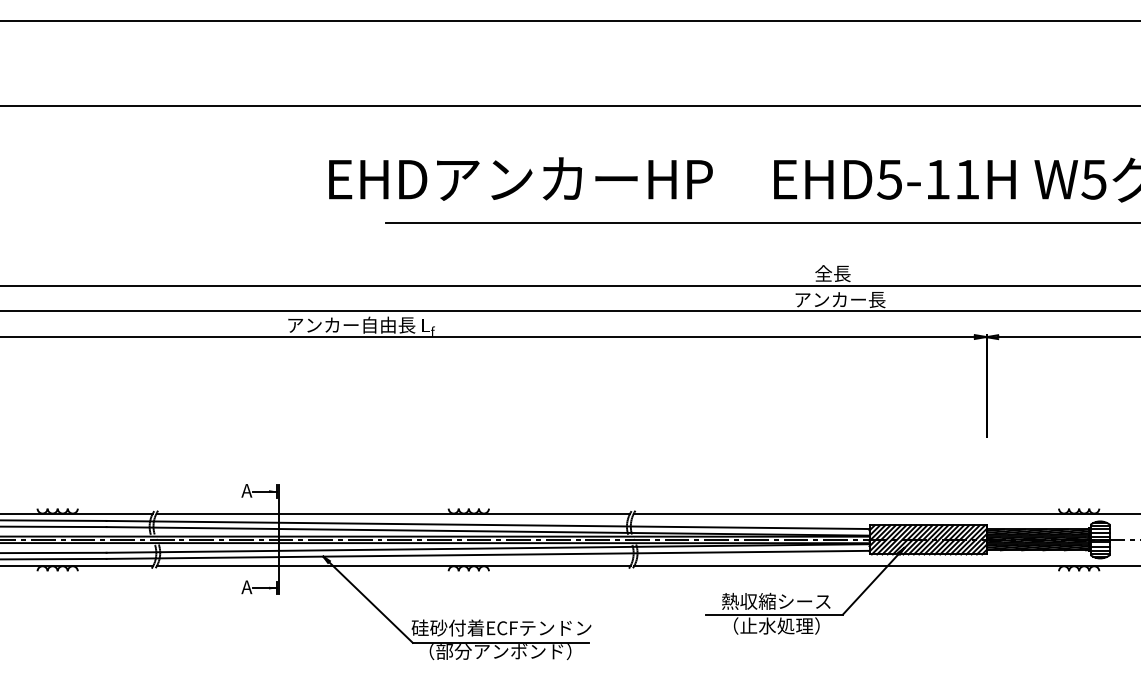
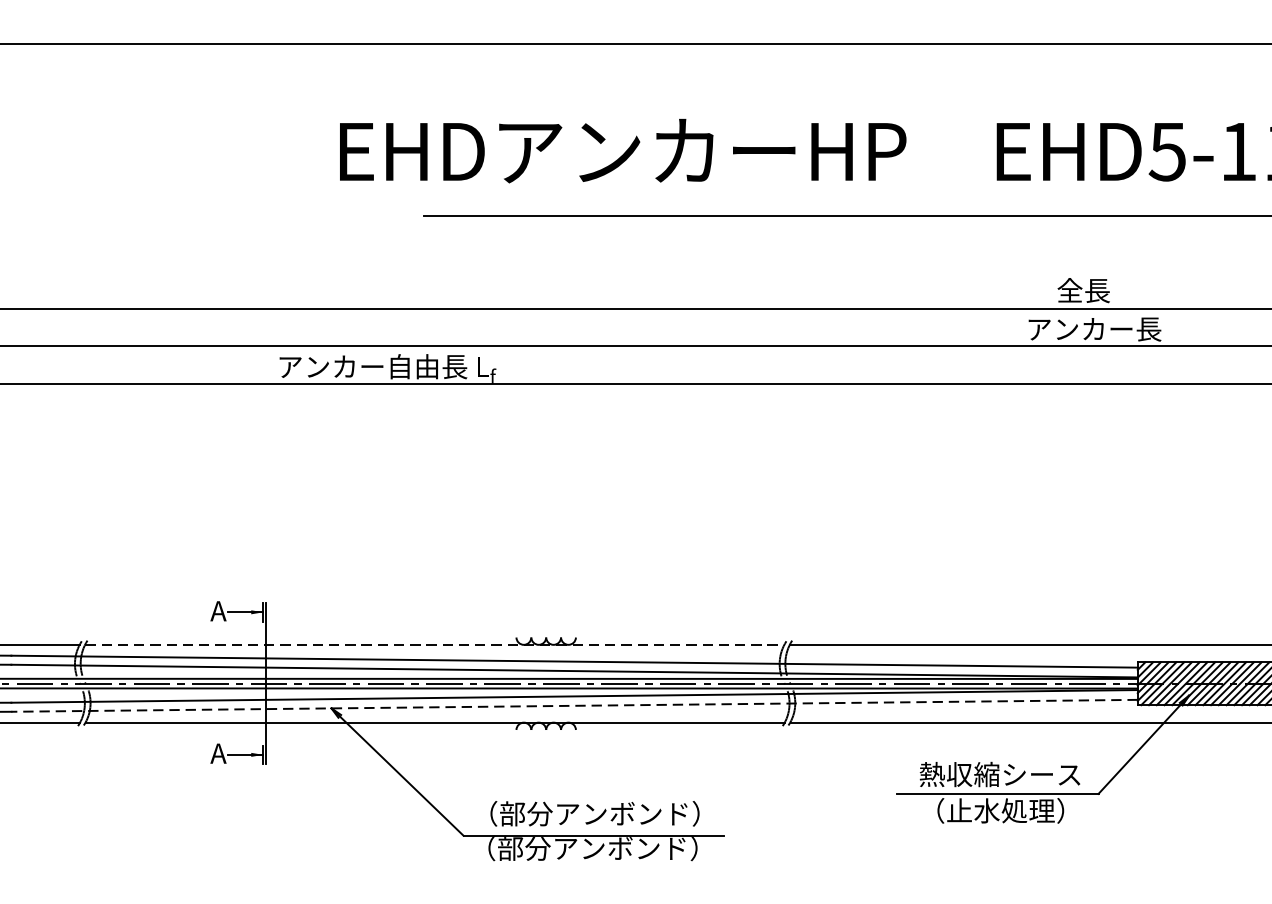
line: (393, 513) -> (434, 644), solid -> dashed
line: (488, 554) -> (575, 705), solid -> dashed
text: (501, 627) -> (594, 813), 硅砂付着ECFテンドン -> （部分アンボンド）

